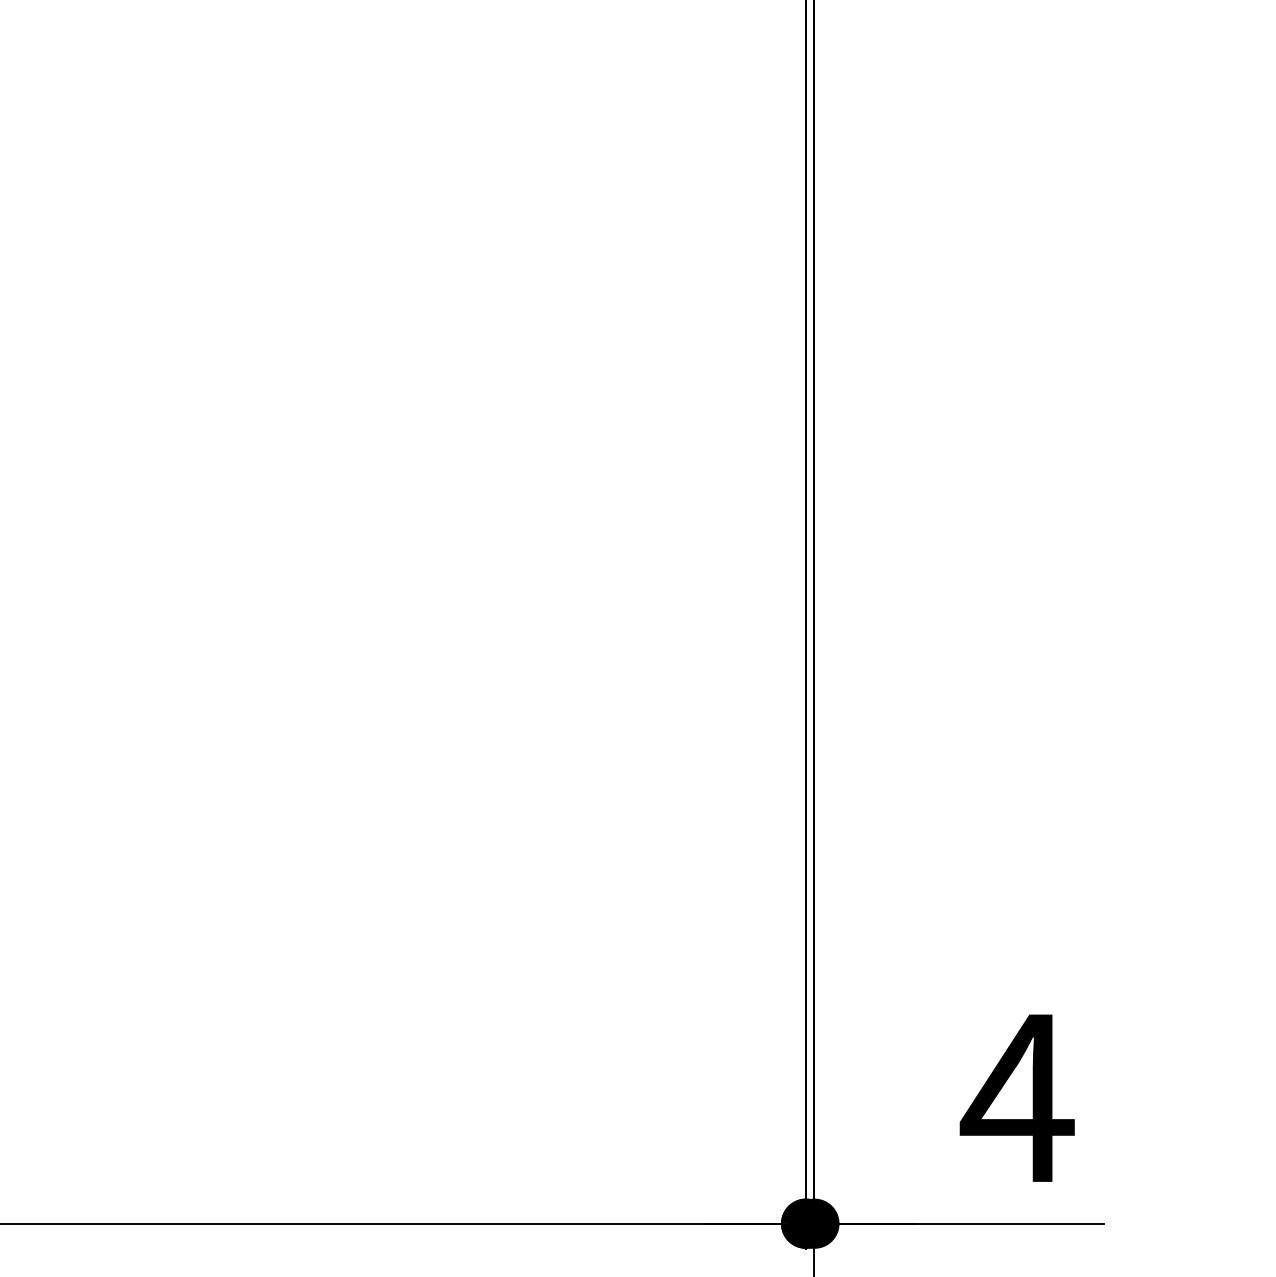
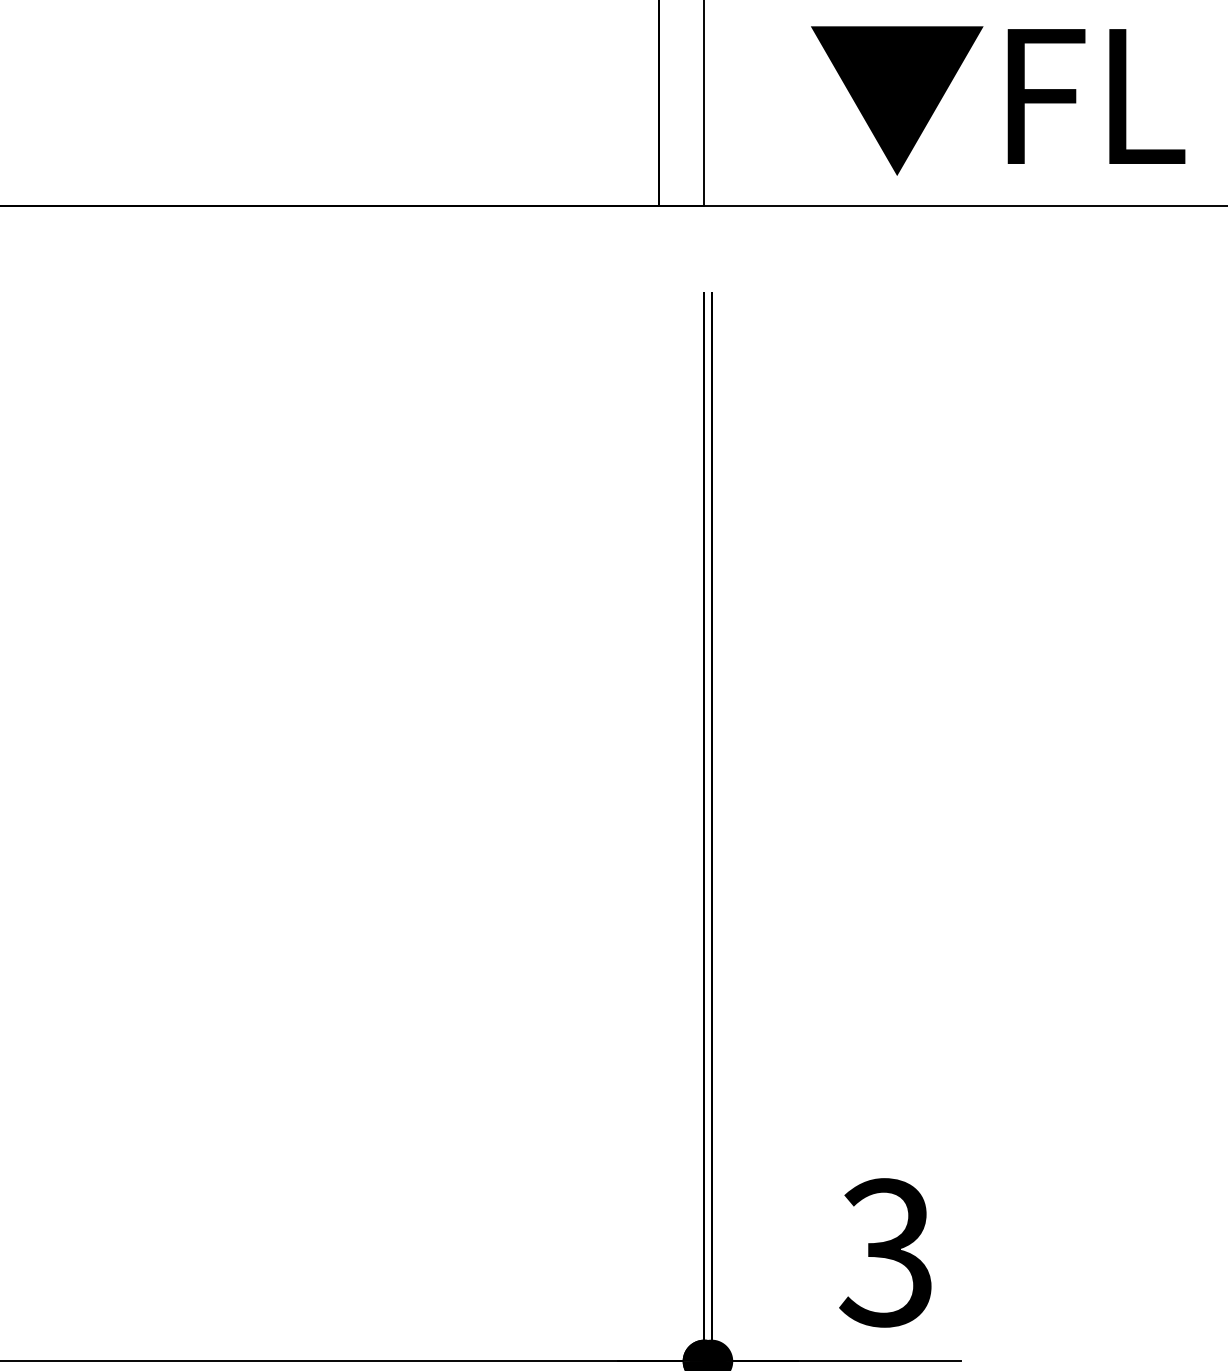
text: (1016, 1097) -> (886, 1252), 4 -> 3

